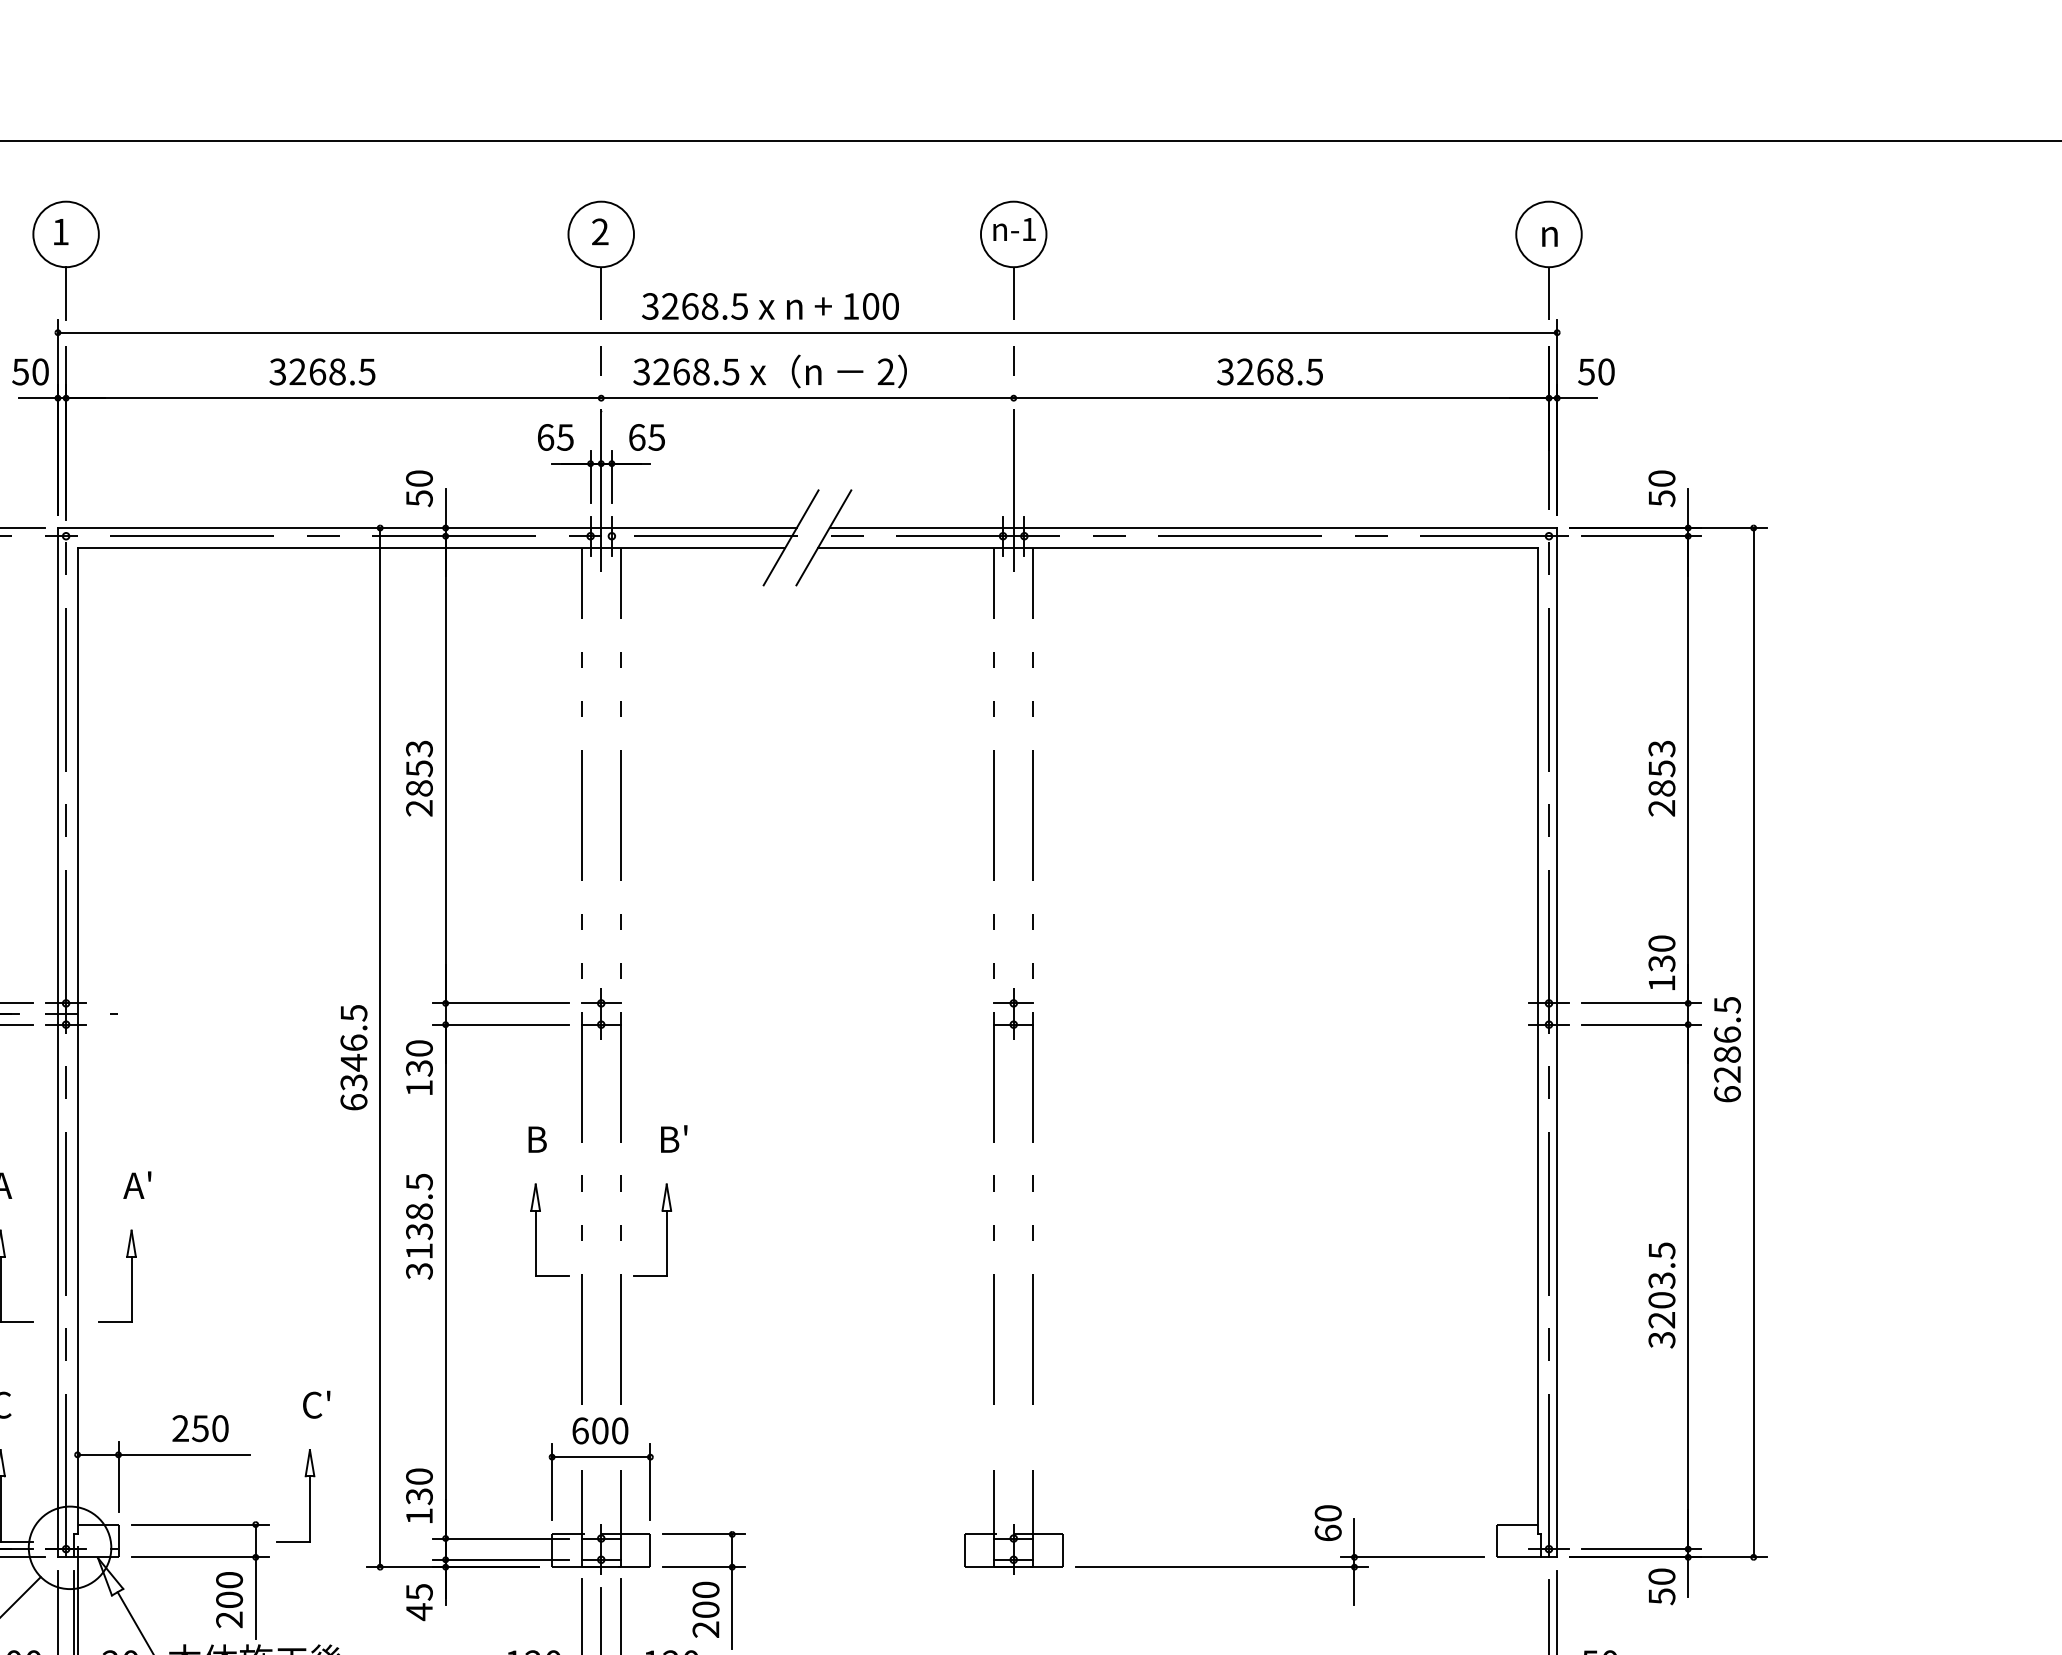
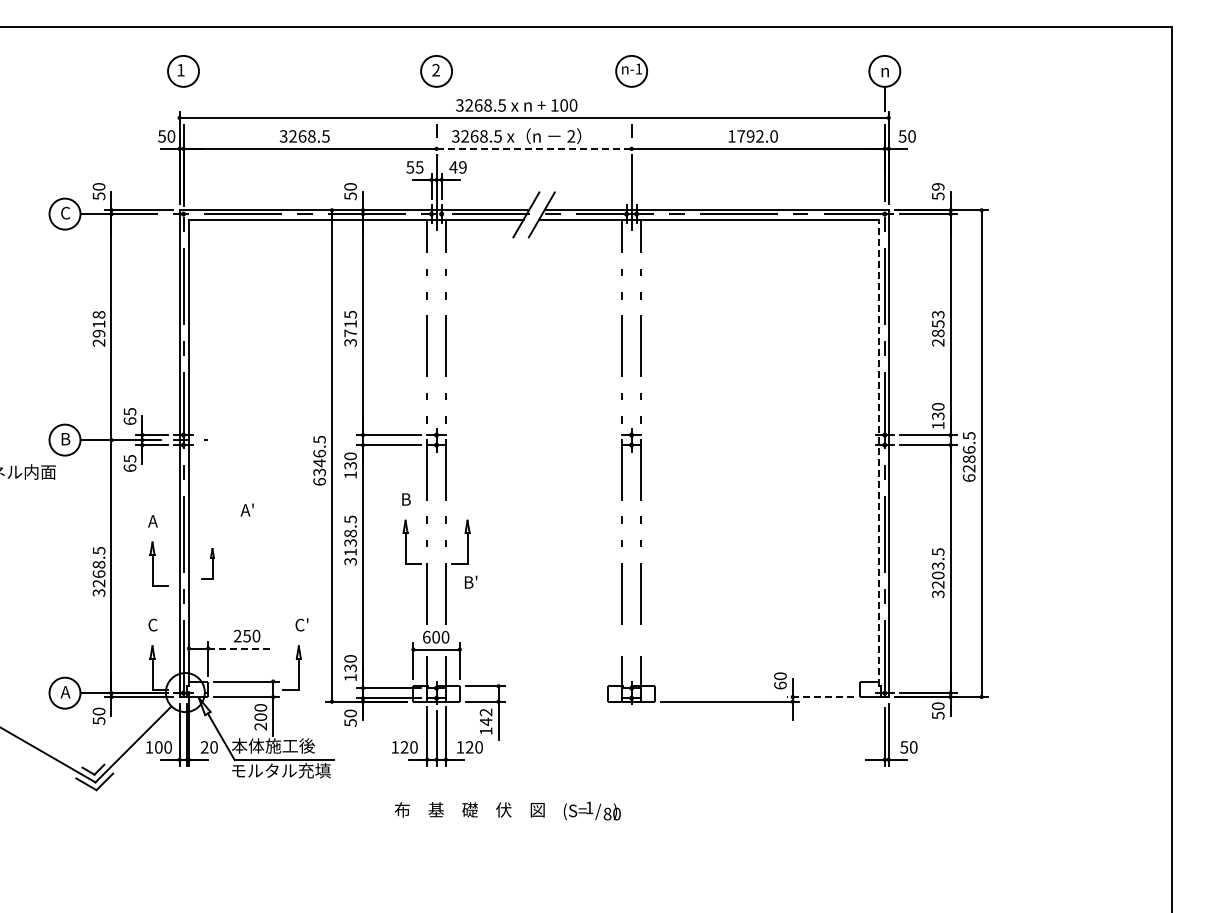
line: (66, 291) -> (183, 98), removed
line: (601, 291) -> (436, 98), removed
line: (1013, 291) -> (631, 98), removed
text: (1269, 372) -> (752, 136), 3268.5 -> 1792.0
line: (808, 397) -> (534, 148), solid -> dashed
text: (546, 437) -> (410, 167), 65 -> 55
text: (645, 437) -> (457, 167), 65 -> 49
text: (1662, 477) -> (938, 186), 50 -> 59
text: (419, 778) -> (350, 328), 2853 -> 3715
line: (1537, 1040) -> (879, 452), solid -> dashed
text: (672, 1137) -> (470, 581), moved
text: (135, 1184) -> (246, 509), moved
part: (116, 1274) -> (207, 563), size x0.7
line: (184, 1454) -> (239, 648), solid -> dashed
line: (1412, 1558) -> (820, 697), solid -> dashed
text: (419, 1602) -> (350, 718), 45 -> 50
text: (704, 1609) -> (485, 721), 200 -> 142

